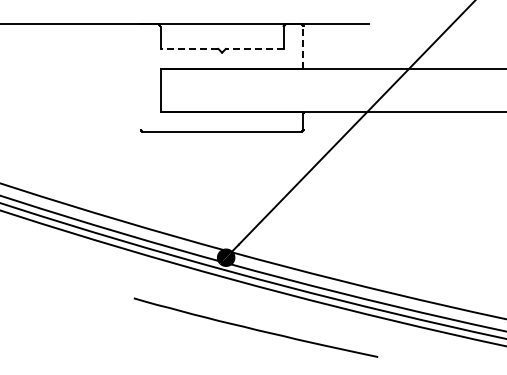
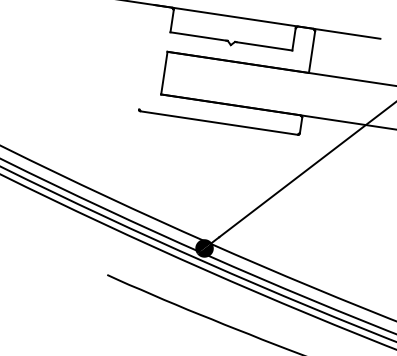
line: (303, 47) -> (312, 51), dashed -> solid
line: (189, 49) -> (199, 37), dashed -> solid
line: (254, 49) -> (263, 46), dashed -> solid

